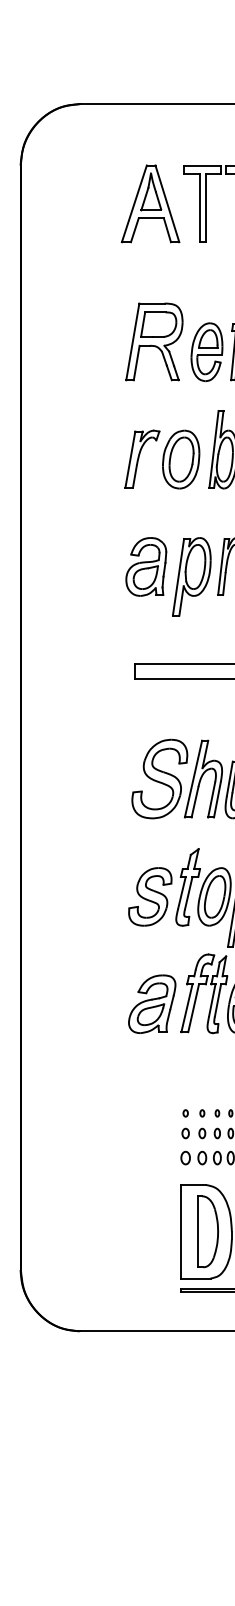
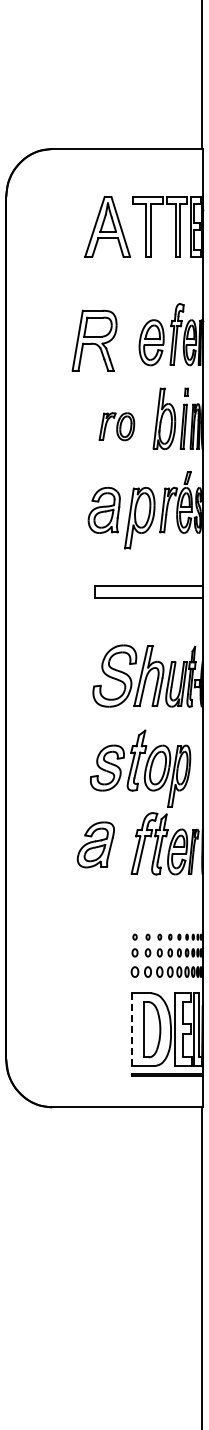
part: (154, 341) -> (94, 340), moved
part: (161, 459) -> (116, 426), size x0.6
part: (151, 1003) -> (95, 844), moved
line: (181, 1231) -> (131, 1029), solid -> dashed

